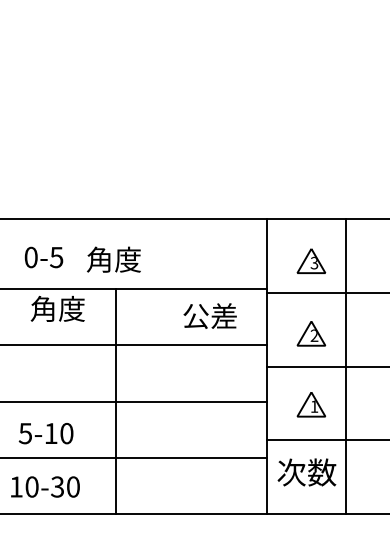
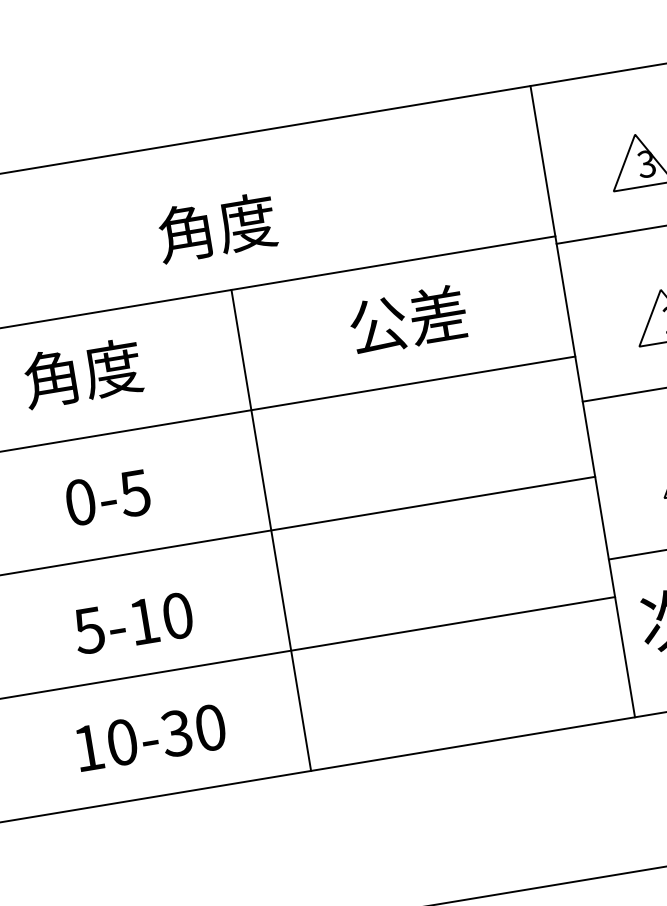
text: (43, 257) -> (106, 497), moved
text: (57, 308) -> (81, 372), moved
text: (209, 315) -> (406, 318), moved

